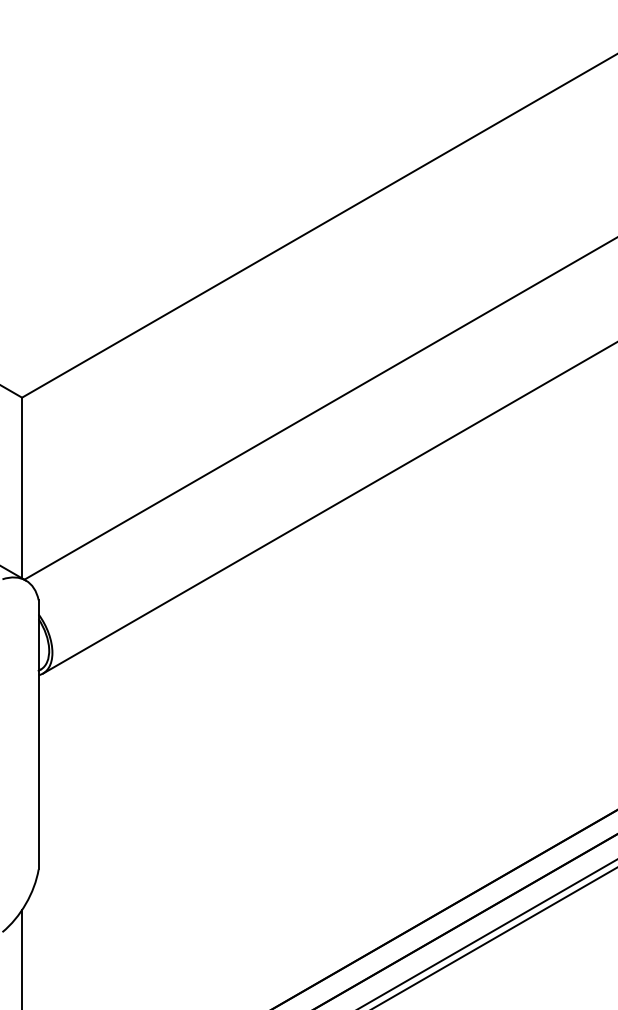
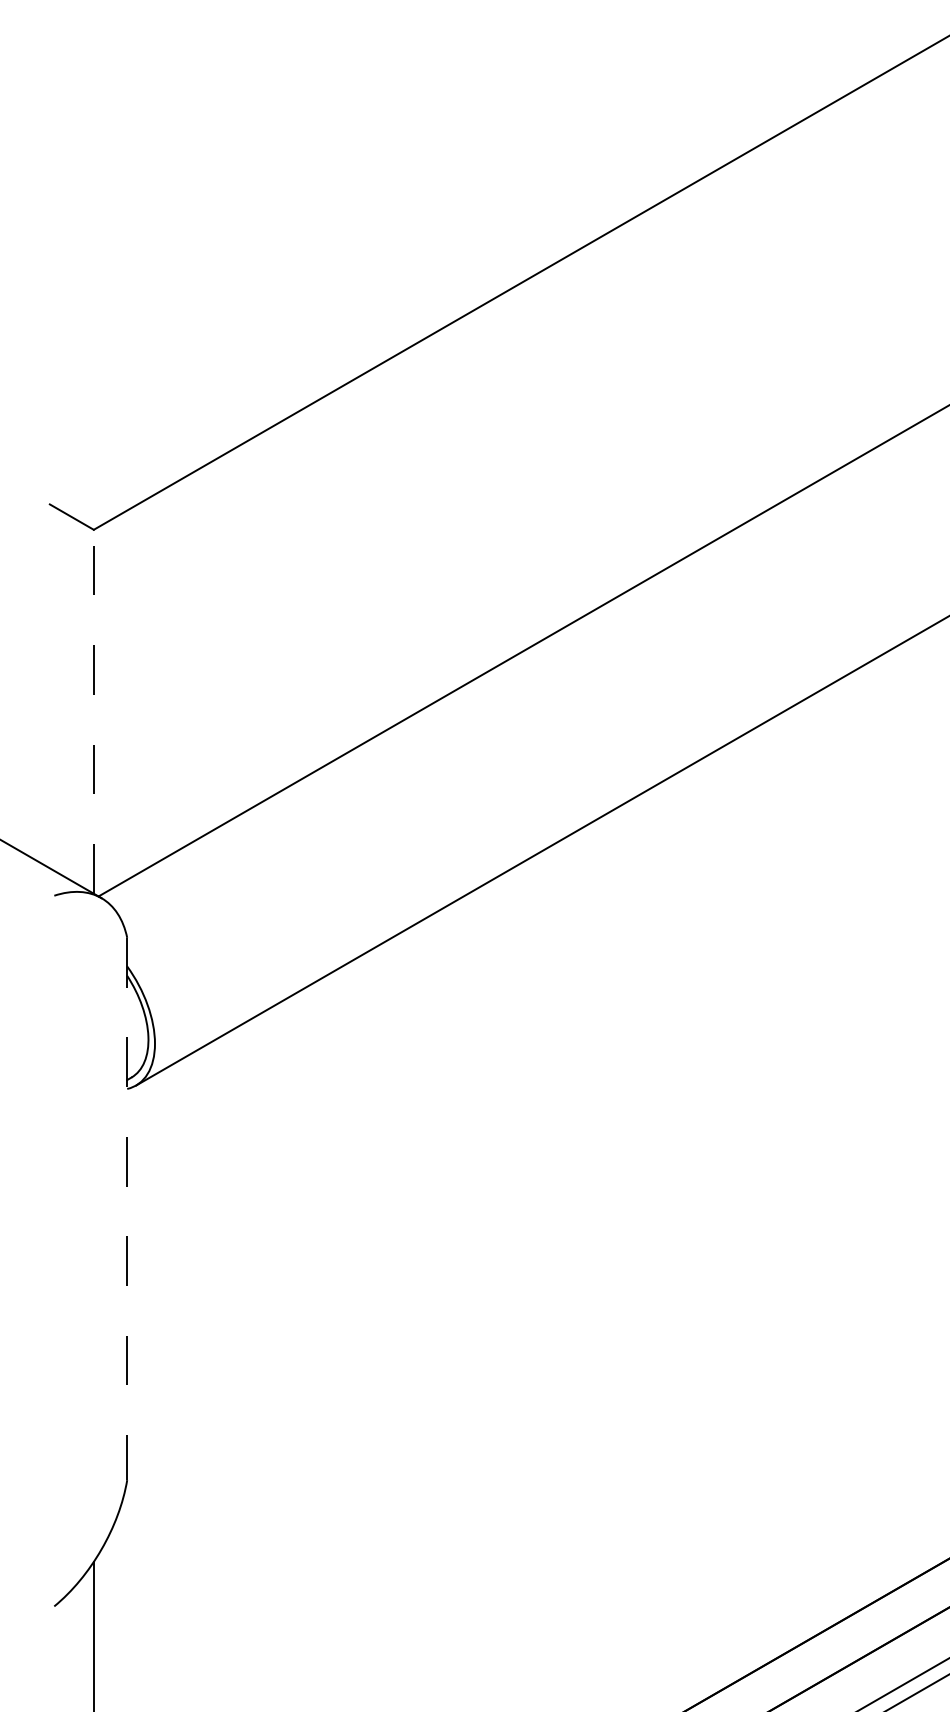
line: (22, 487) -> (94, 710), solid -> dashed
line: (38, 734) -> (126, 1208), solid -> dashed

